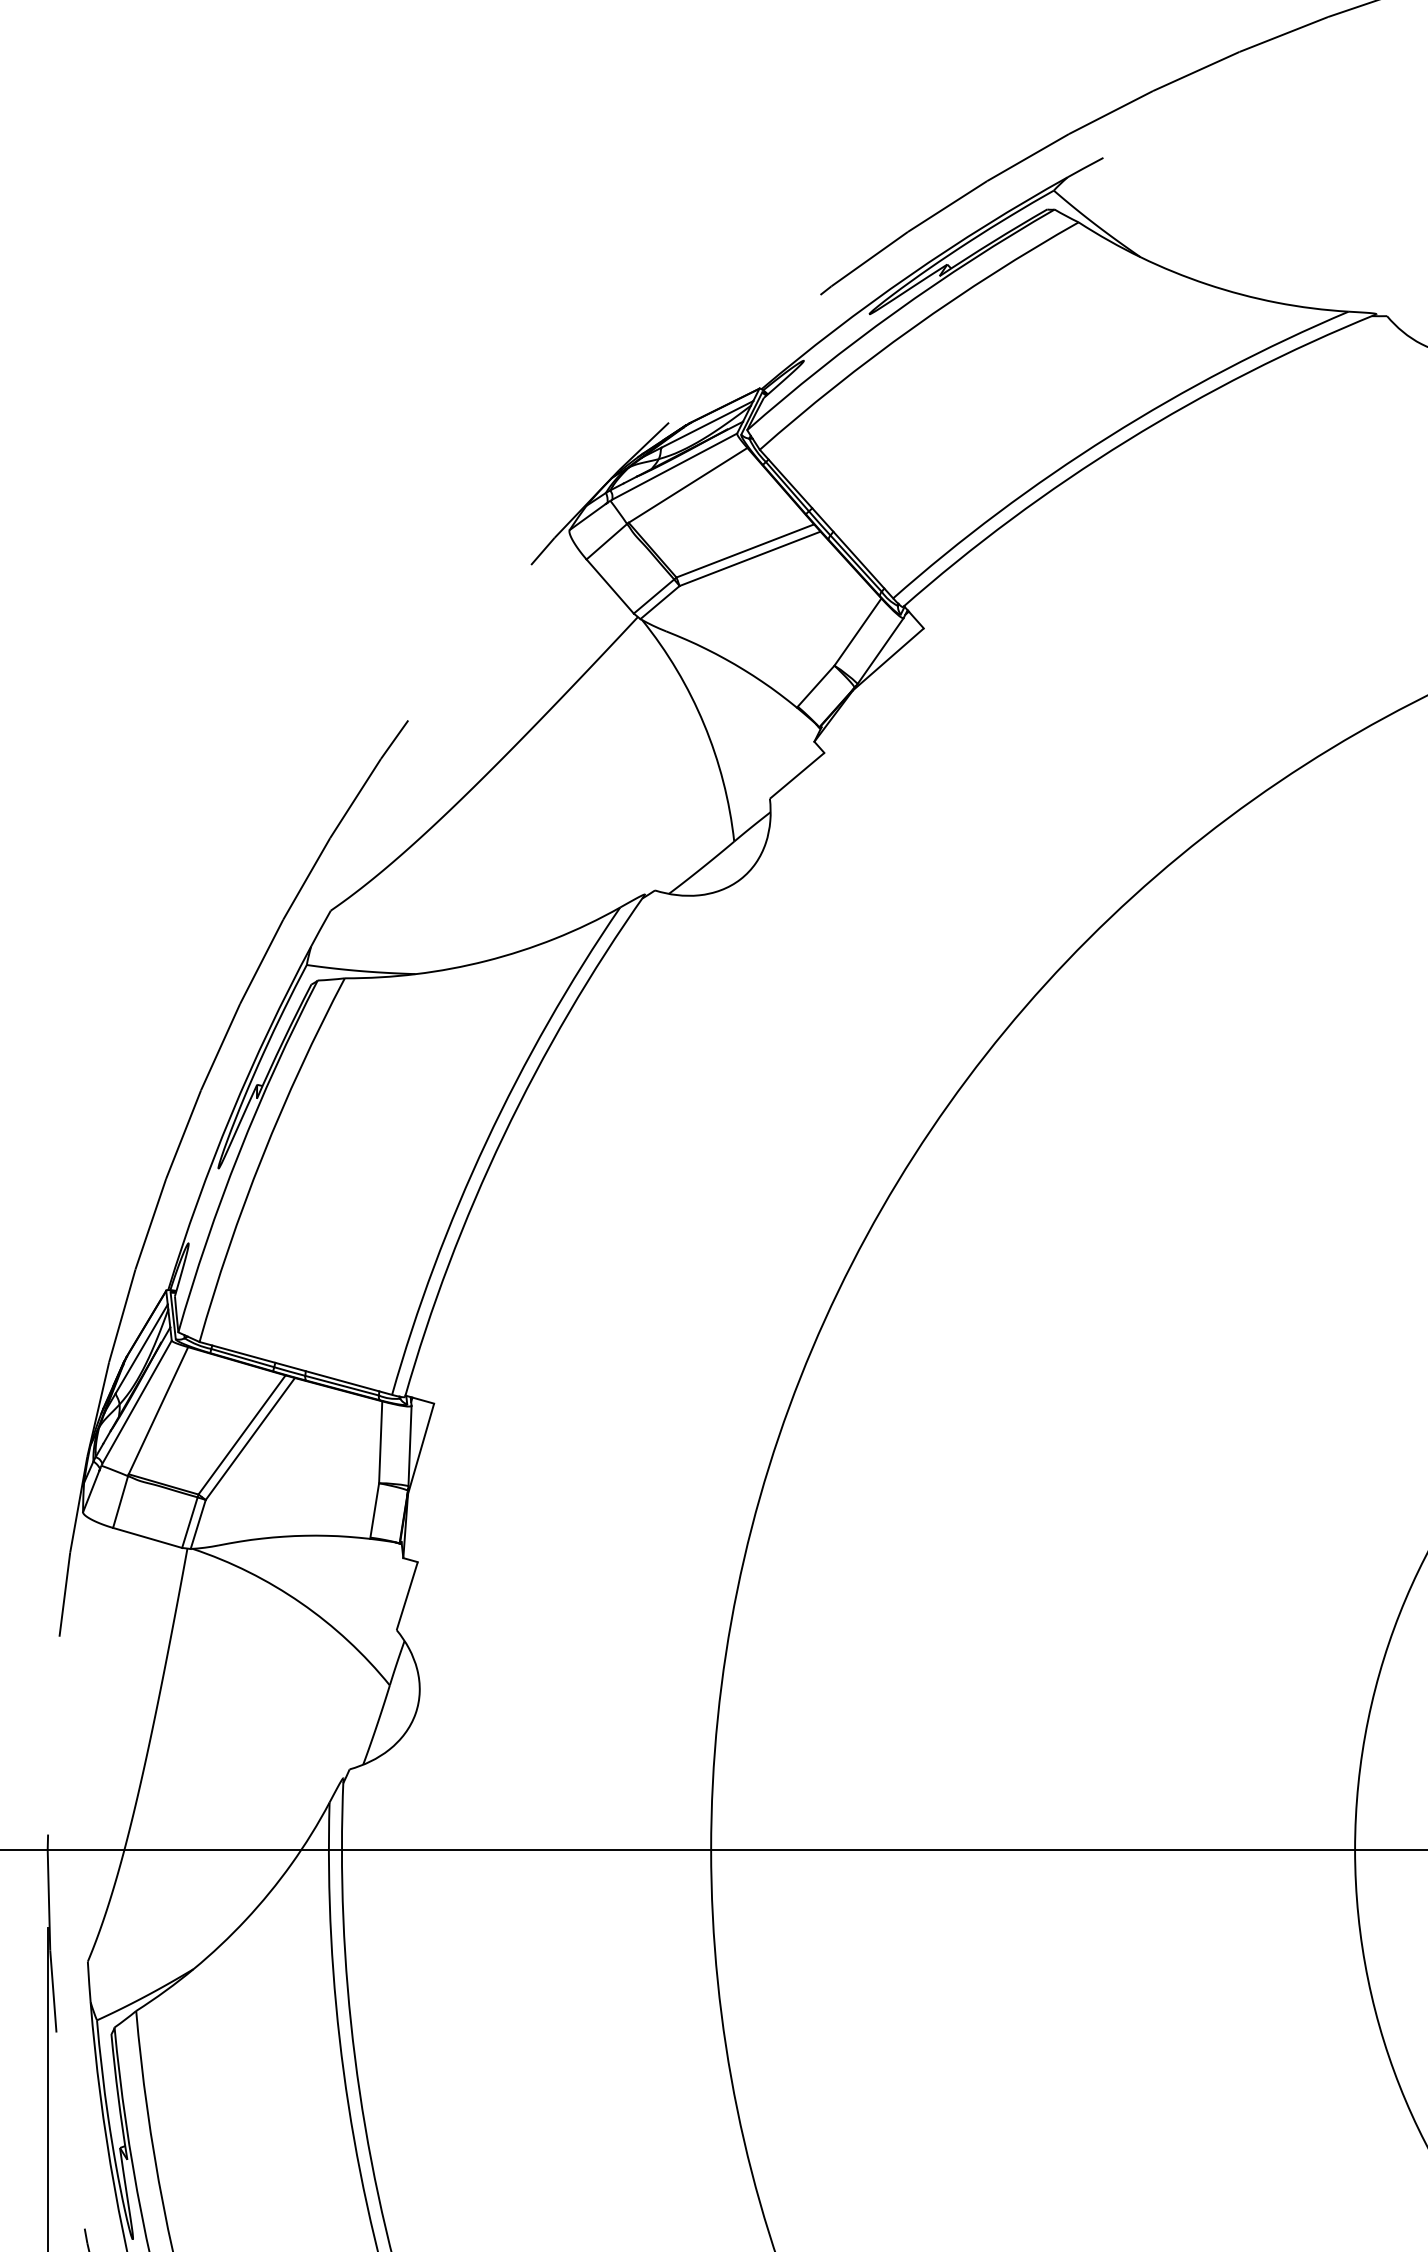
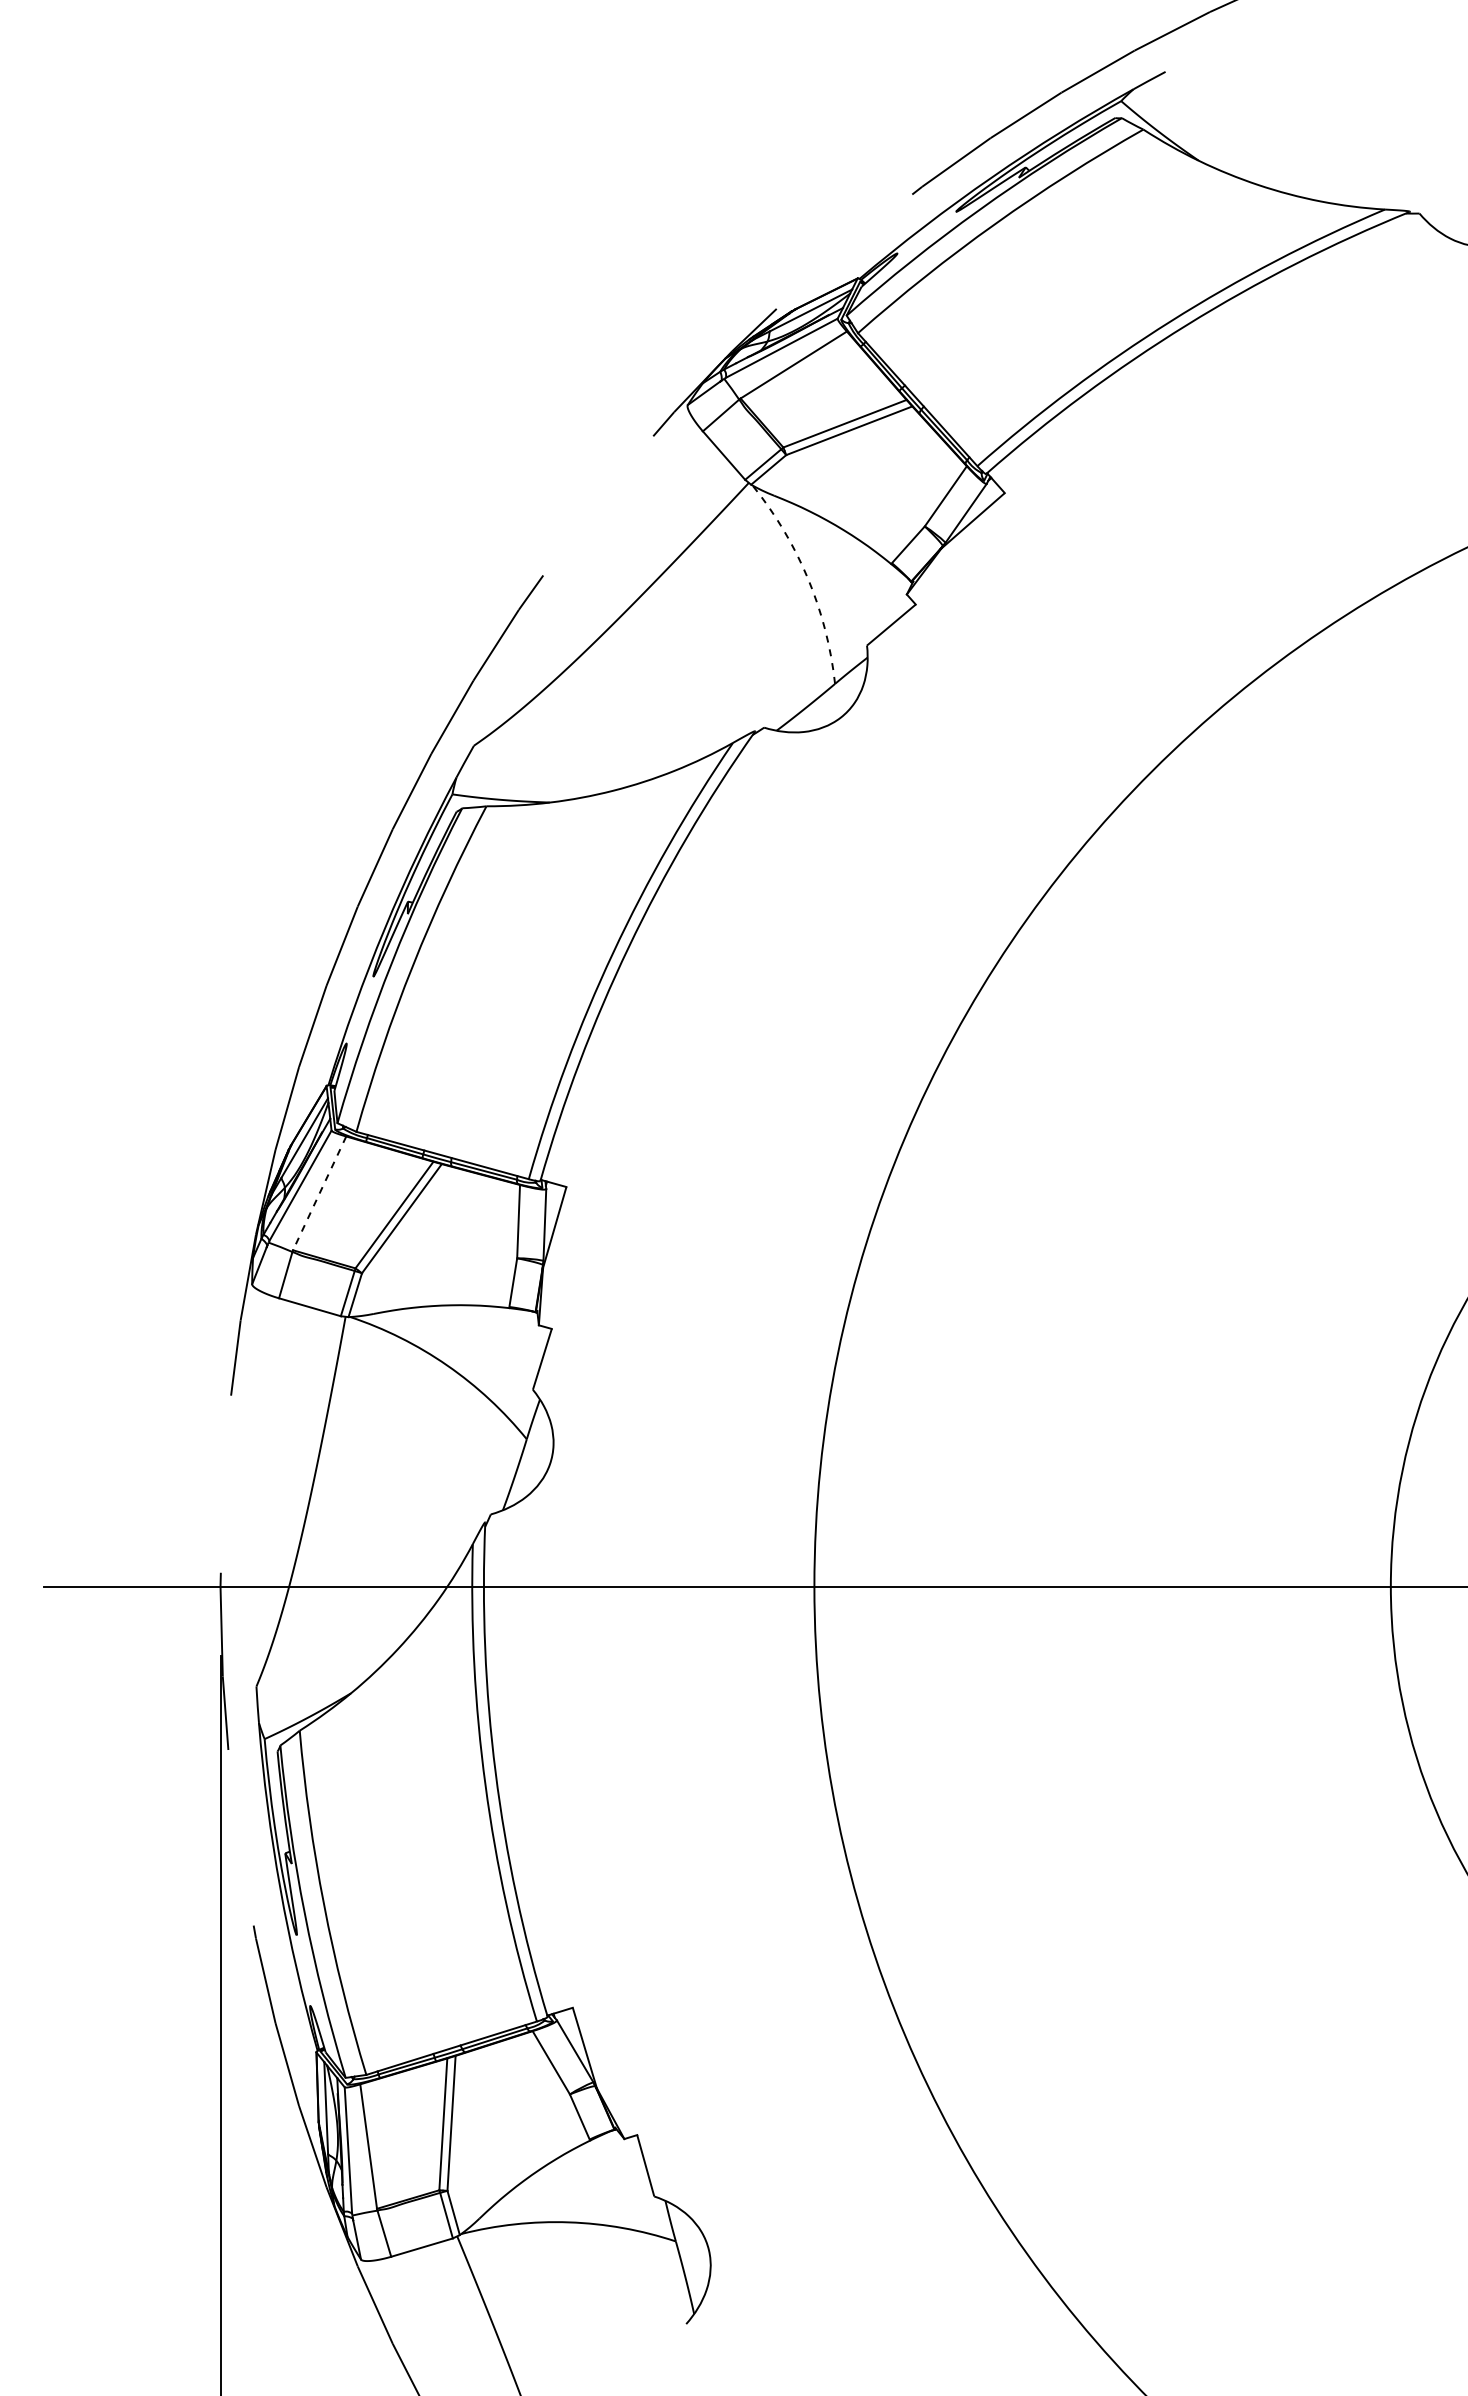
arc: (704, 723) -> (808, 578), solid -> dashed
line: (158, 1410) -> (319, 1193), solid -> dashed

